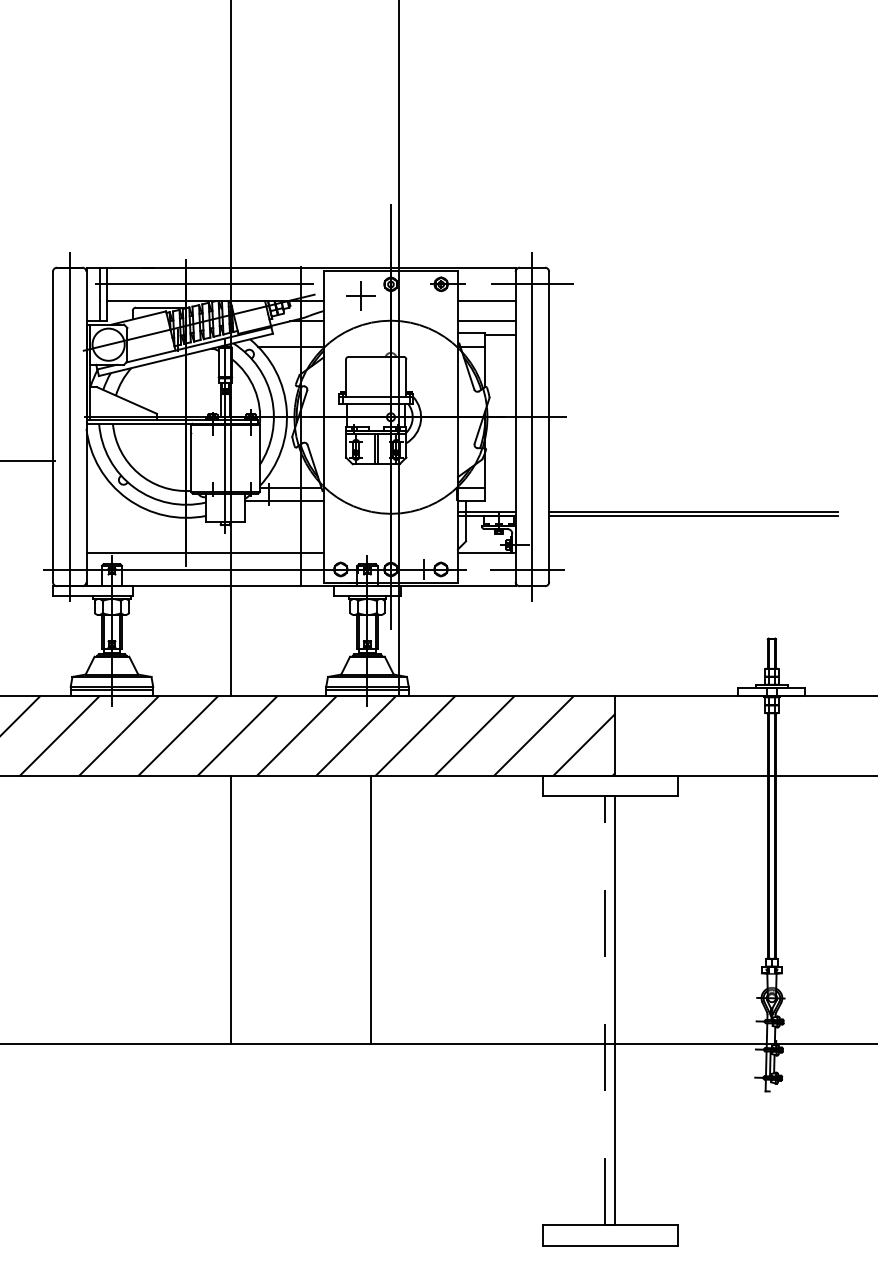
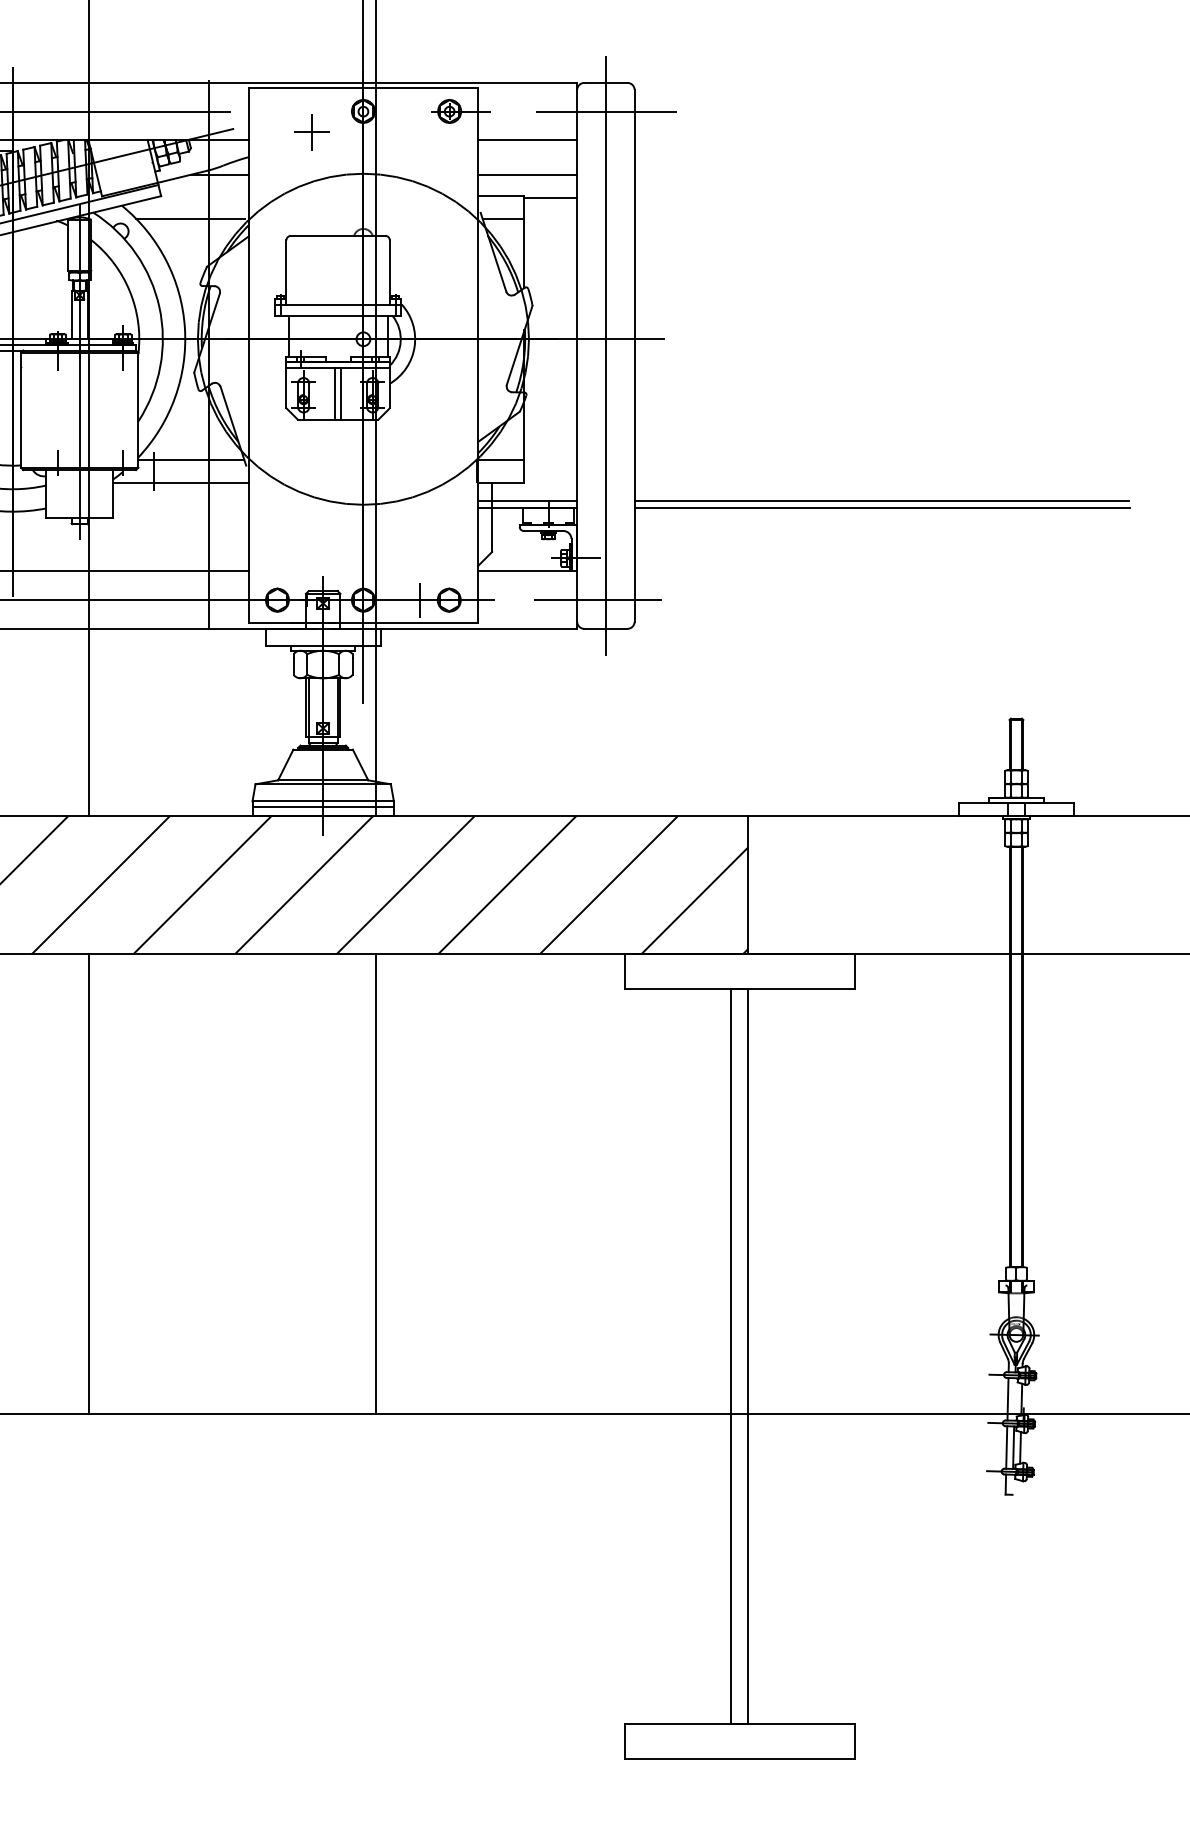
part: (360, 296) -> (311, 132), size x0.71
line: (370, 910) -> (376, 1184), moved
line: (605, 1010) -> (731, 1356), dashed -> solid

